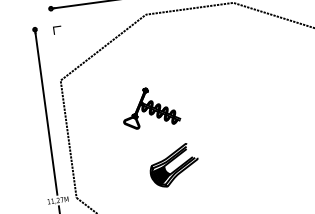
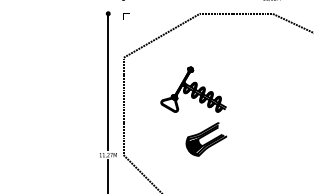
part: (150, 107) -> (193, 89), size x1.4

